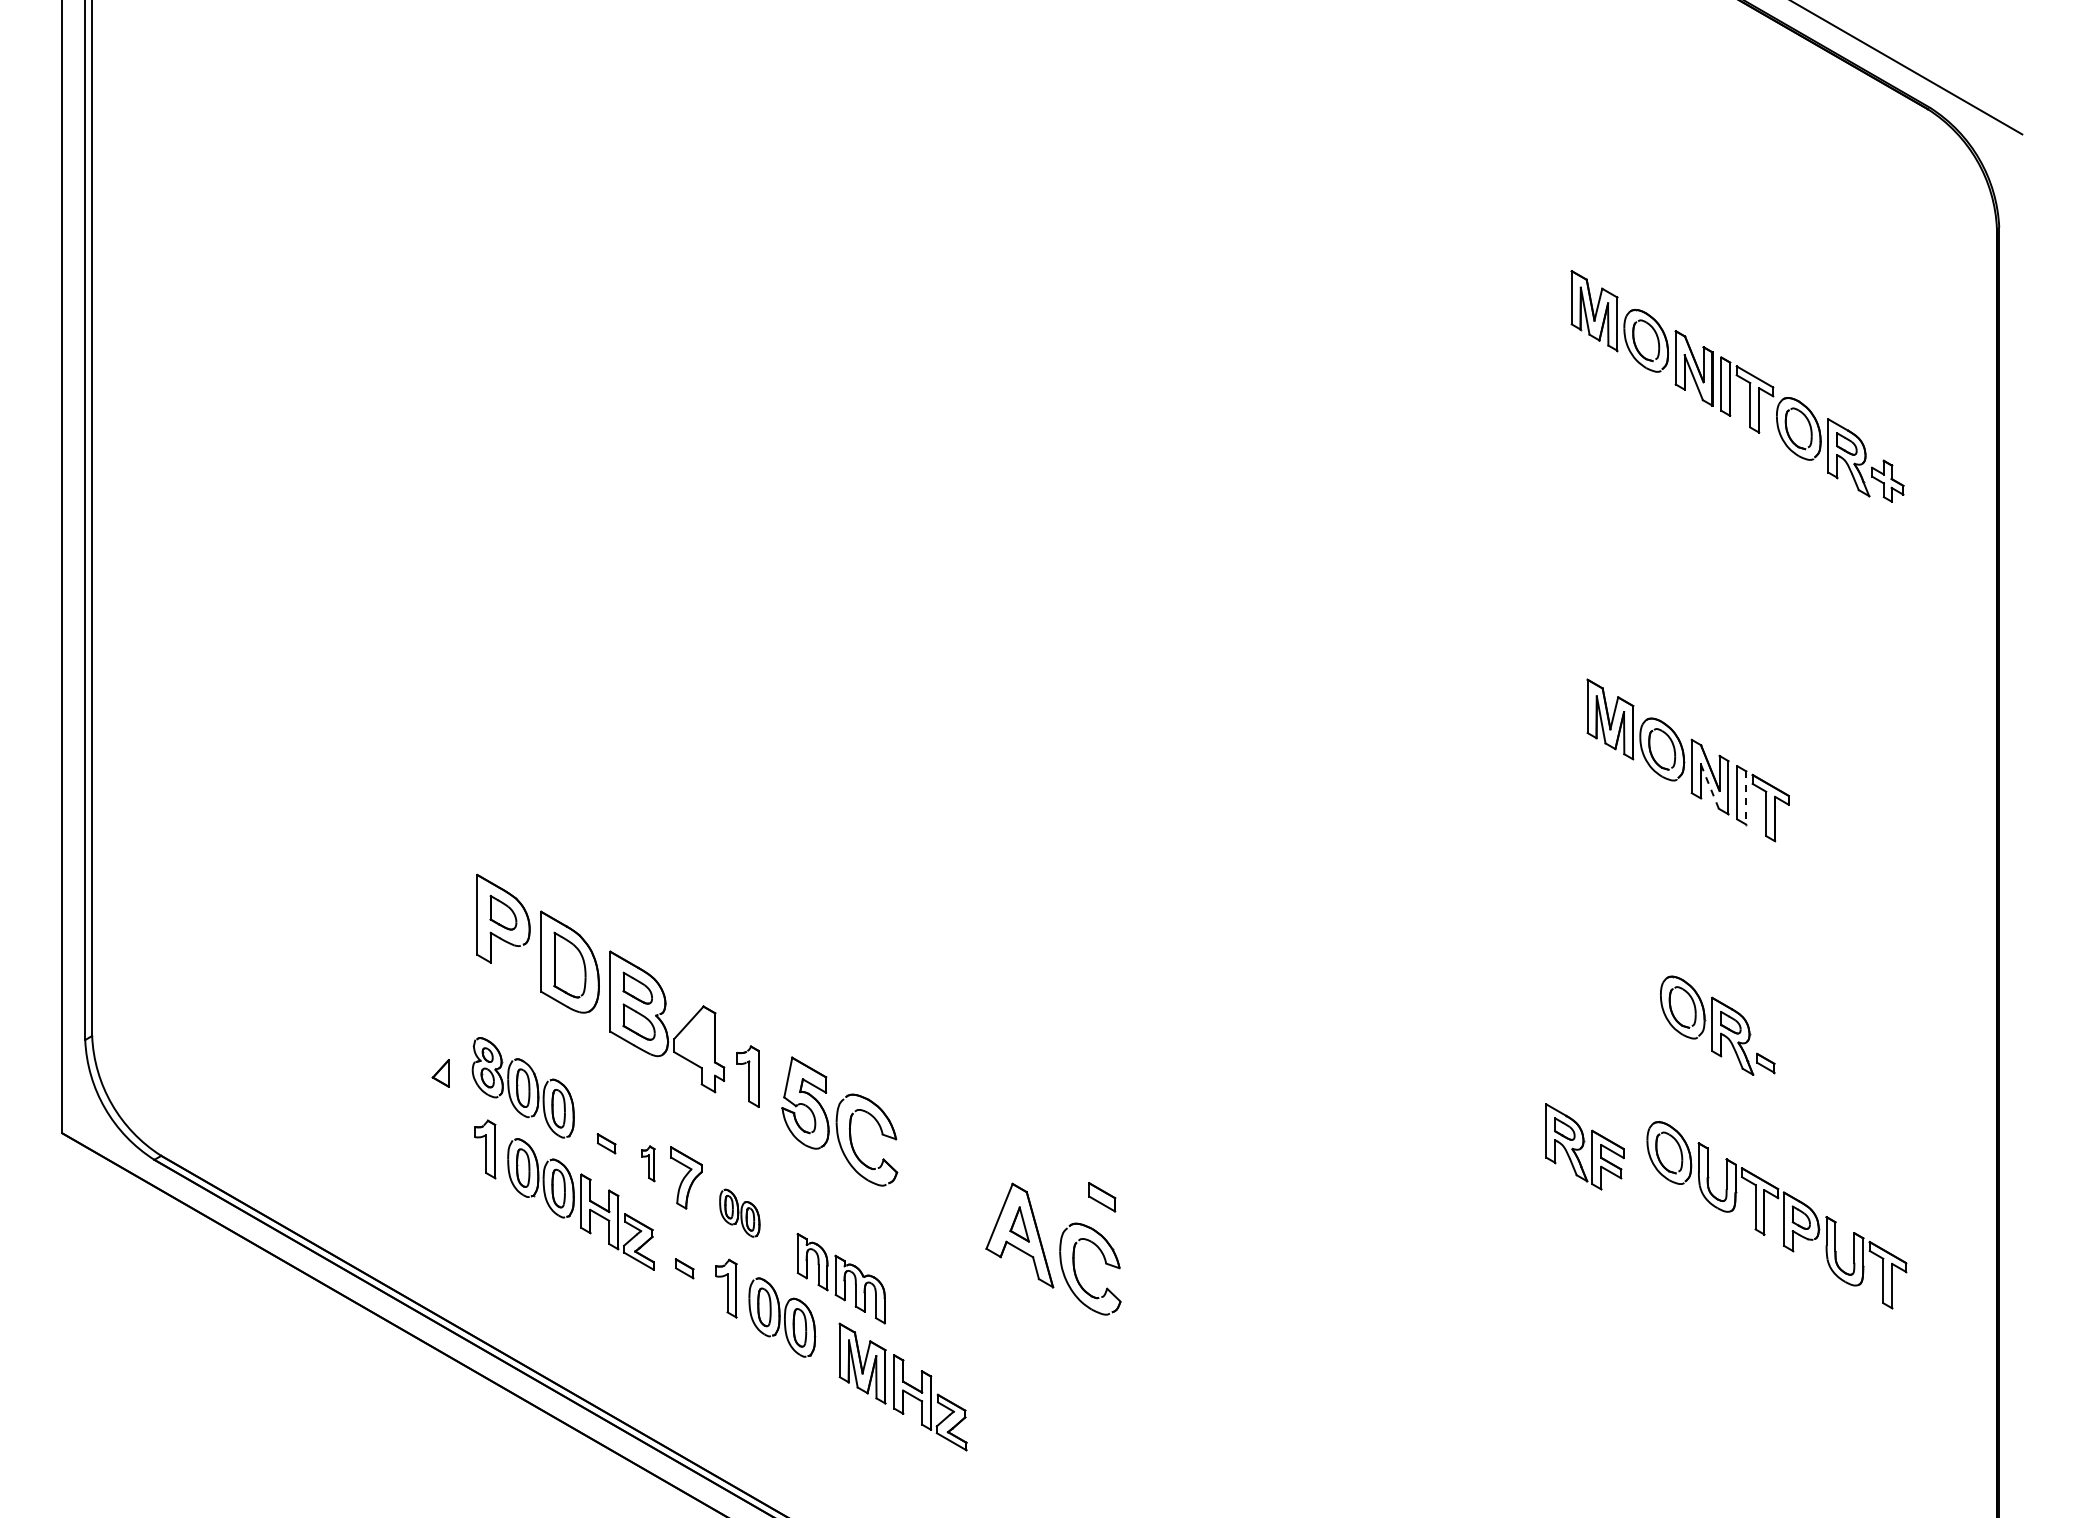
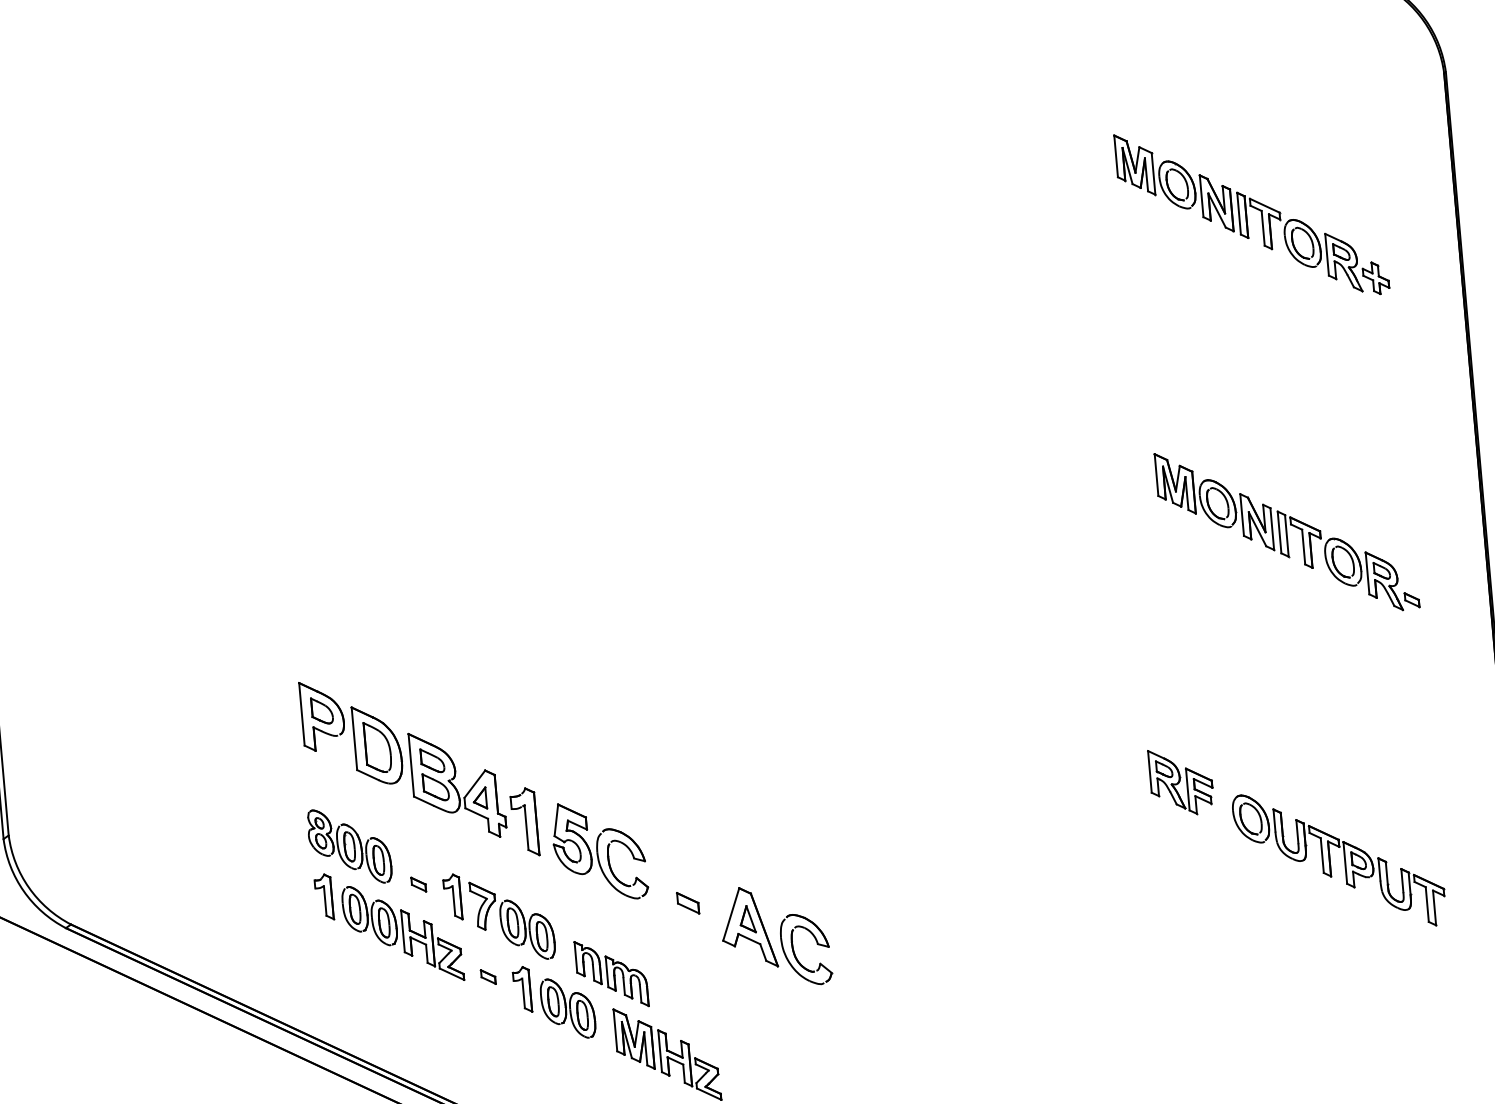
line: (1709, 785) -> (1257, 528), dashed -> solid
line: (1746, 797) -> (1287, 535), dashed -> solid
part: (1717, 1025) -> (1371, 573), moved
part: (440, 1073) -> (479, 798), moved
part: (747, 1076) -> (524, 822), size x1.43
part: (1584, 1146) -> (1180, 781), moved
part: (648, 1163) -> (452, 897), size x1.67
part: (1102, 1197) -> (688, 903), moved
part: (739, 1213) -> (527, 930), size x1.67

